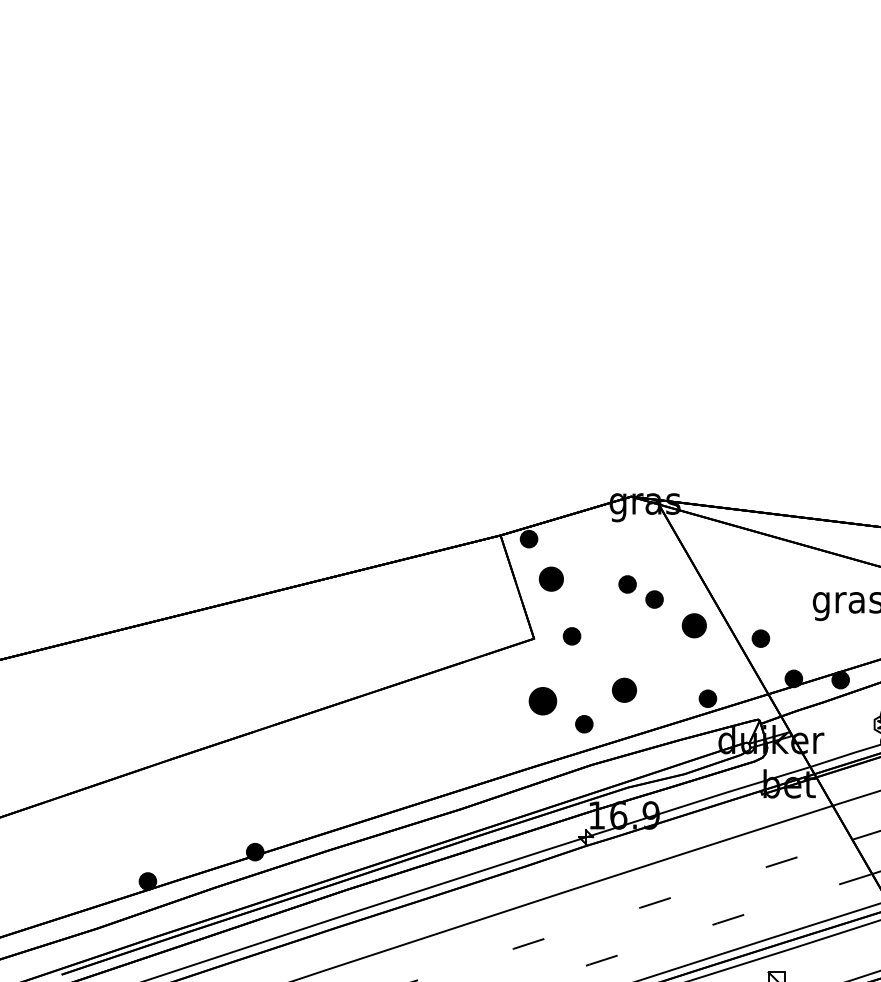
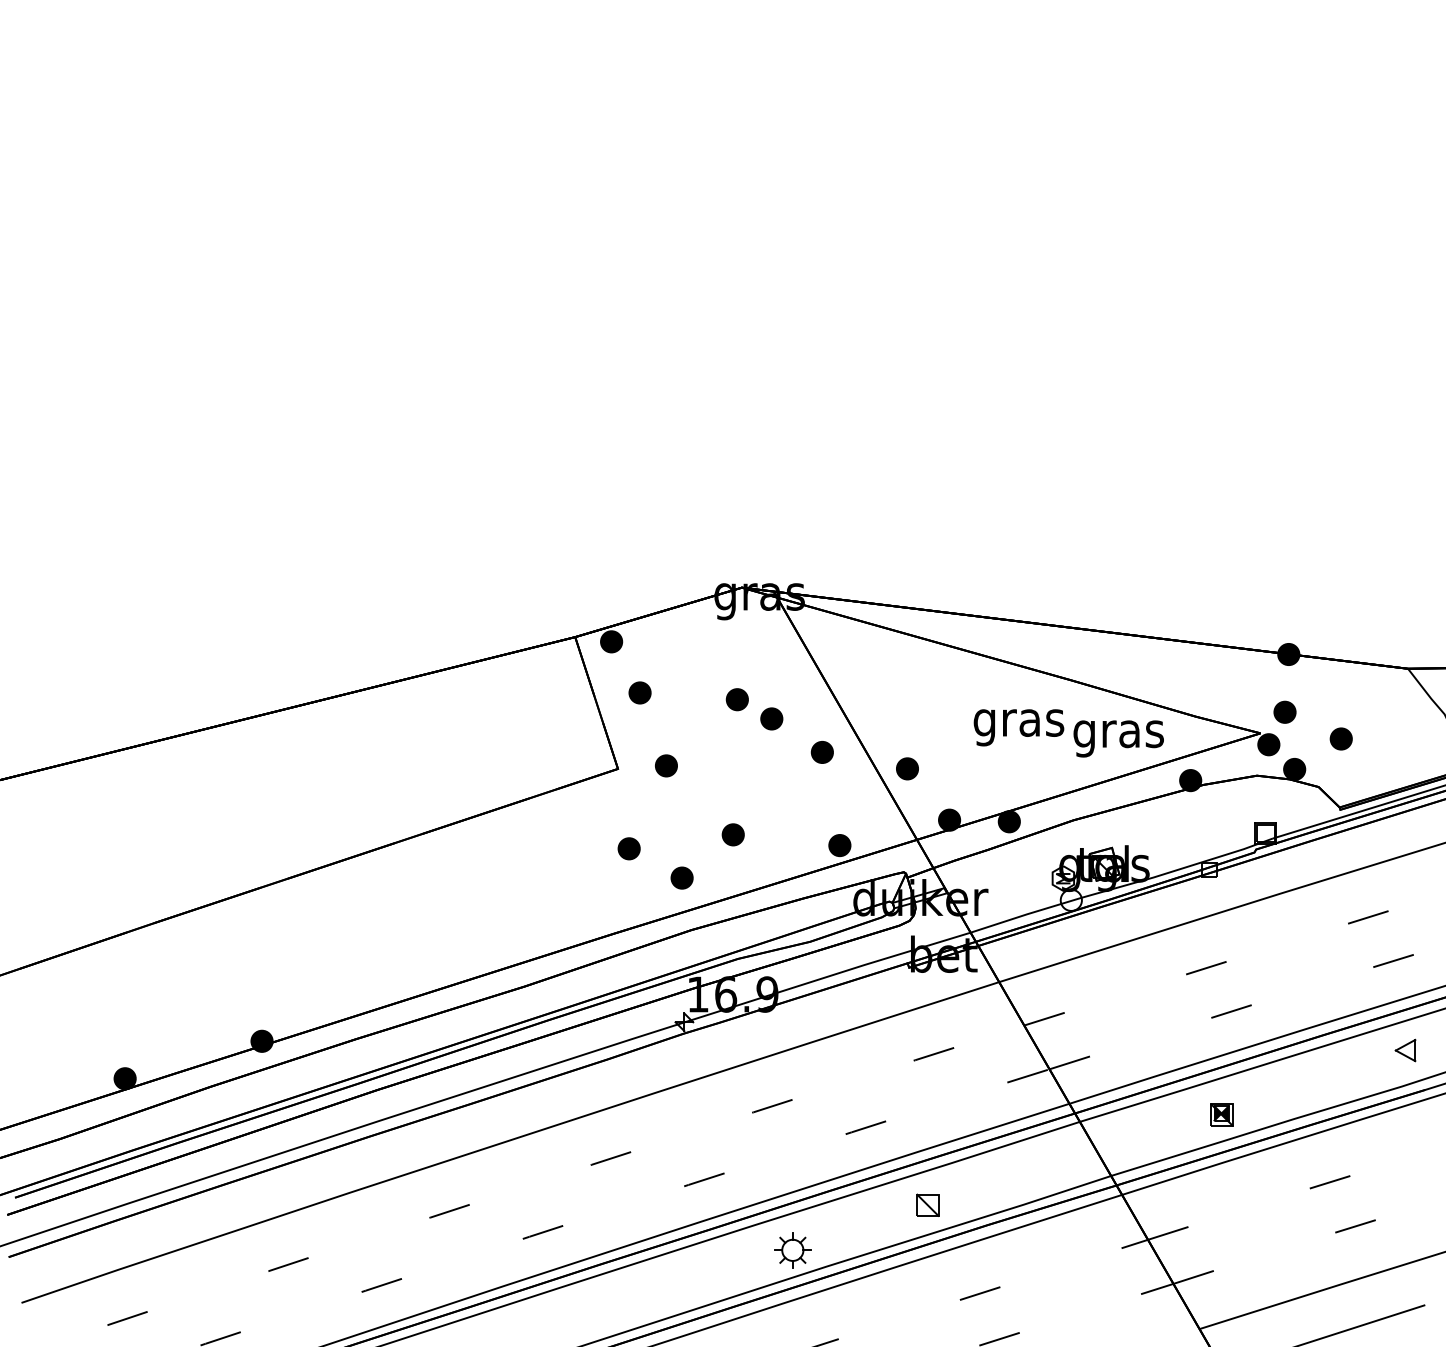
part: (550, 578) -> (639, 692), size x0.71
part: (693, 625) -> (821, 752), size x0.71
part: (623, 690) -> (732, 834), size x0.71
part: (542, 701) -> (628, 848), size x0.62

